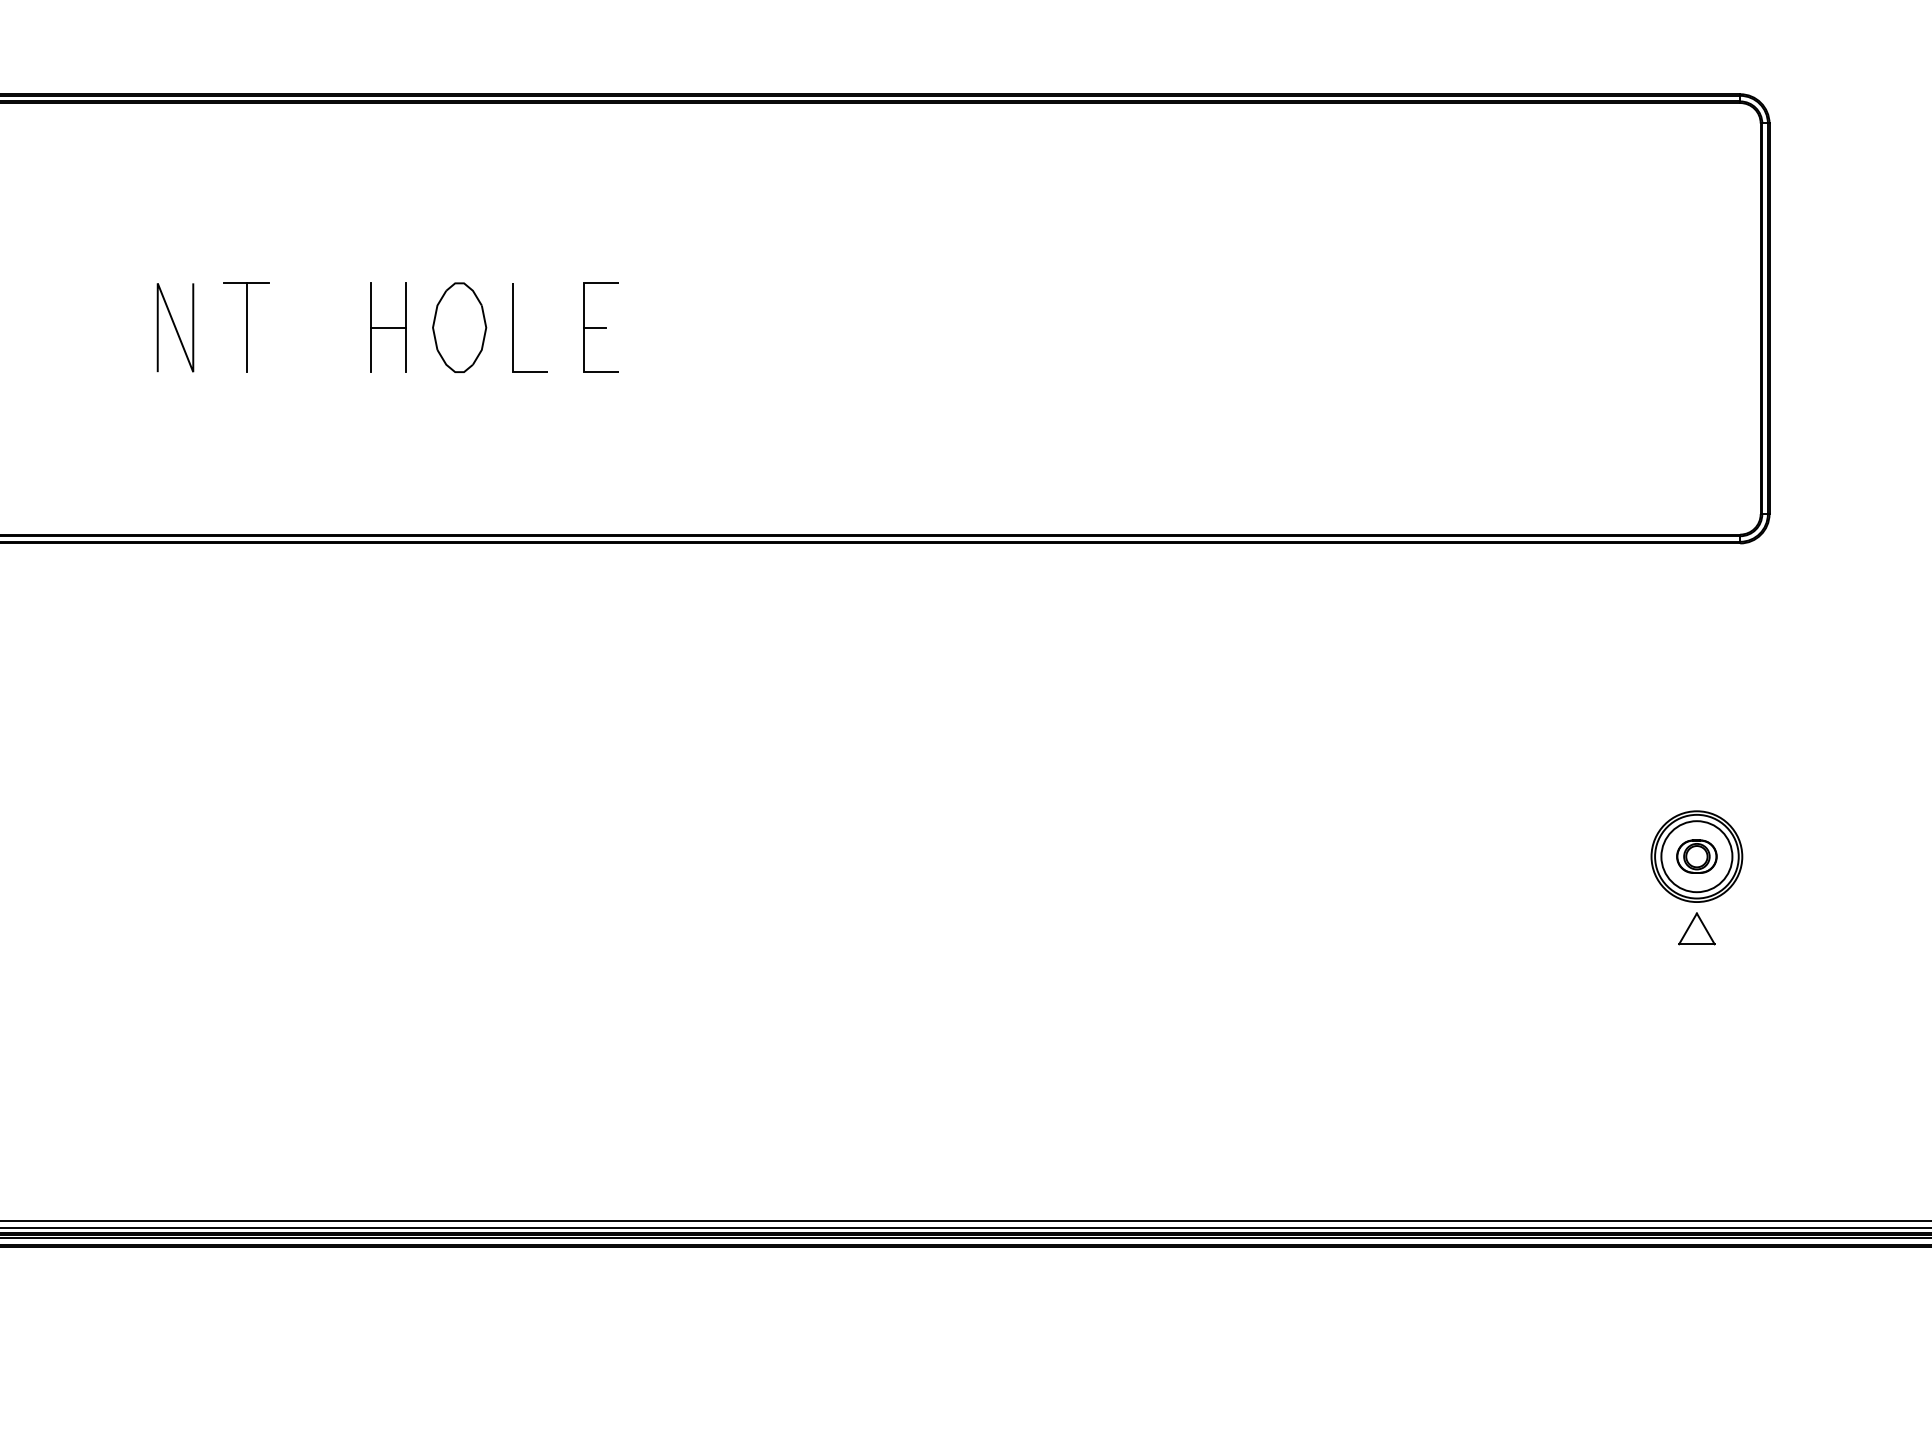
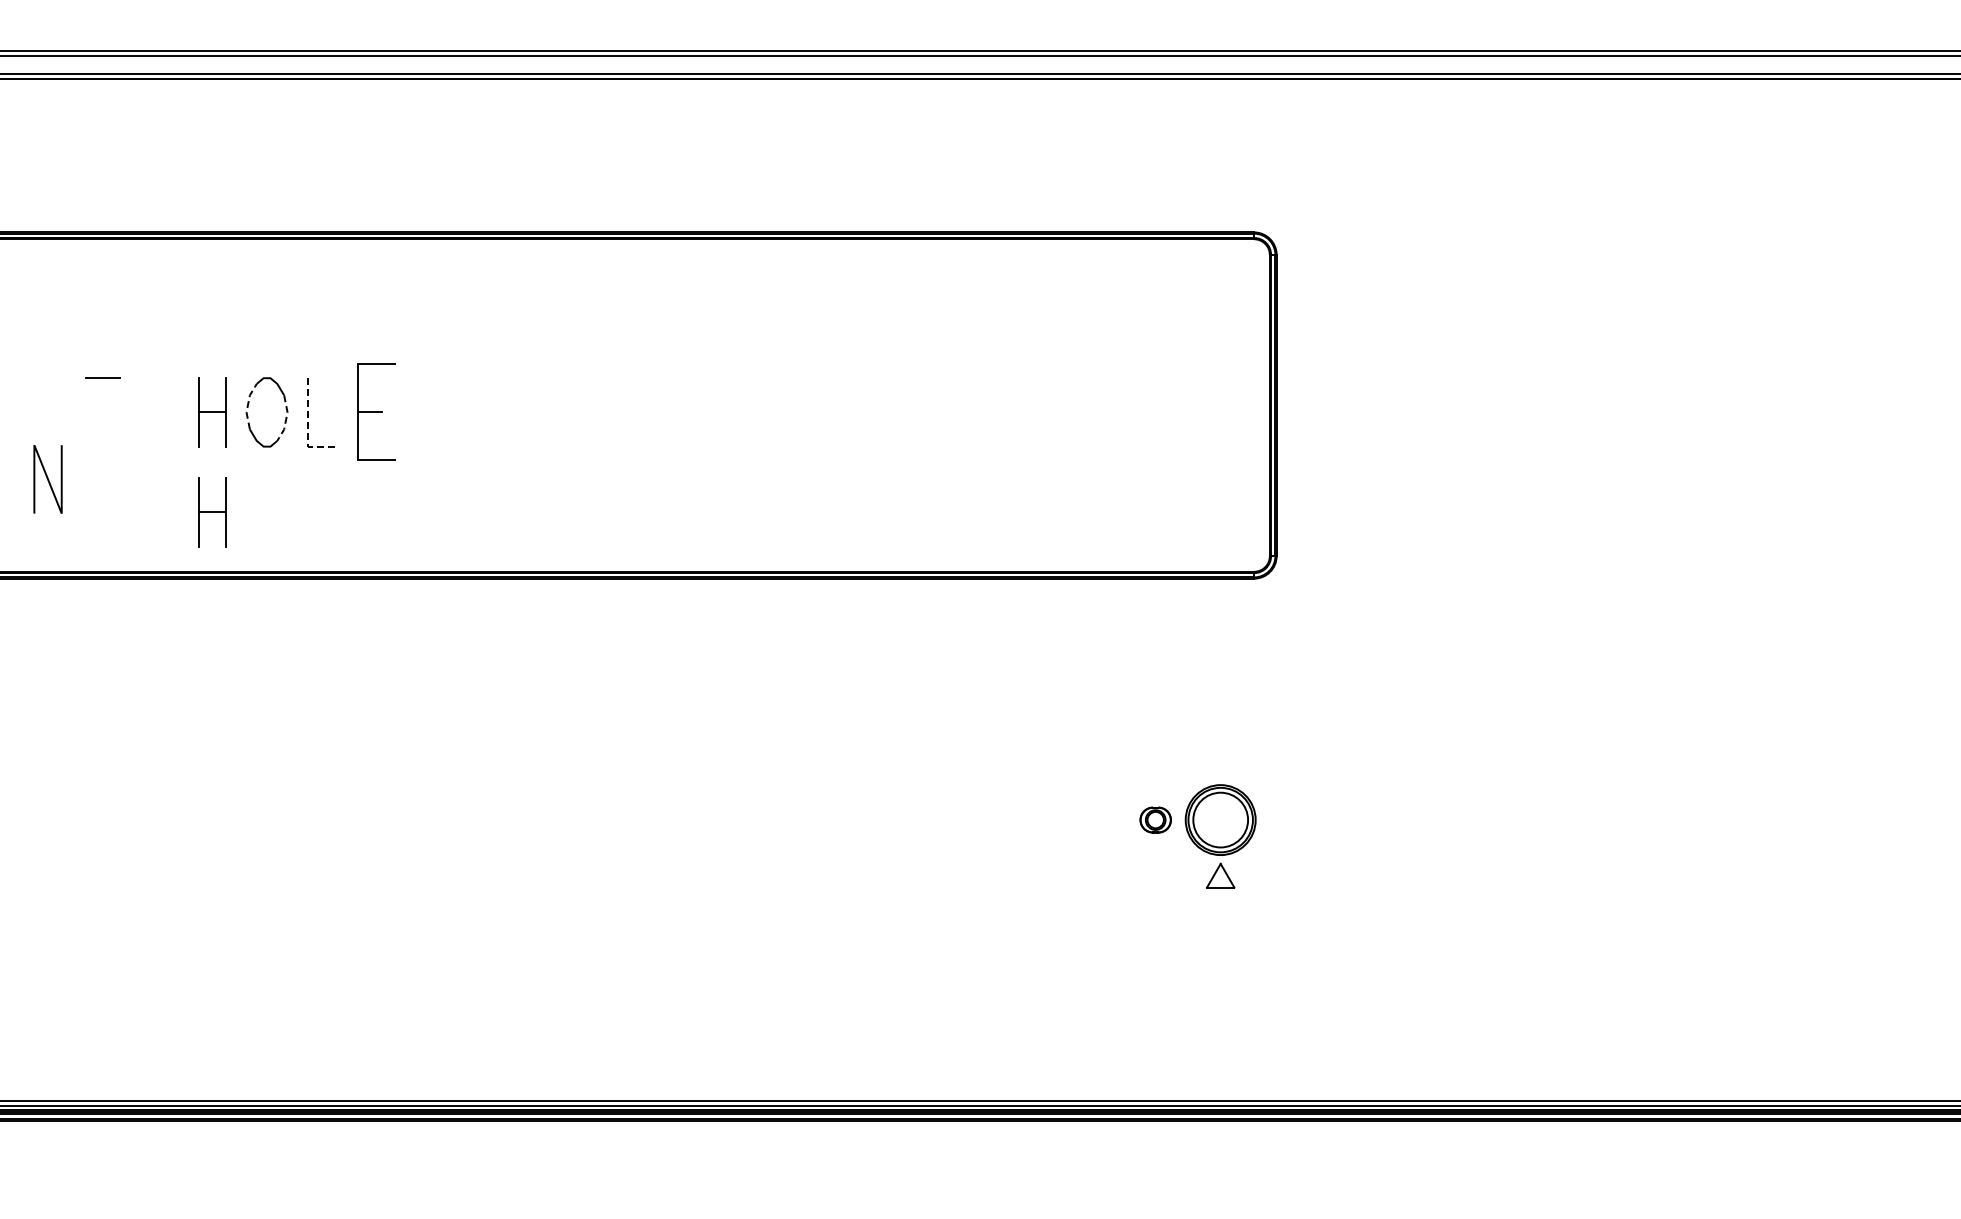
line: (434, 318) -> (247, 405), solid -> dashed
line: (174, 327) -> (47, 479), moved
line: (246, 327) -> (102, 412), removed
part: (600, 327) -> (375, 412), size x1.4
line: (484, 336) -> (286, 419), solid -> dashed
line: (513, 346) -> (308, 426), solid -> dashed
part: (388, 457) -> (212, 512), added
part: (1696, 855) -> (1155, 819), moved

